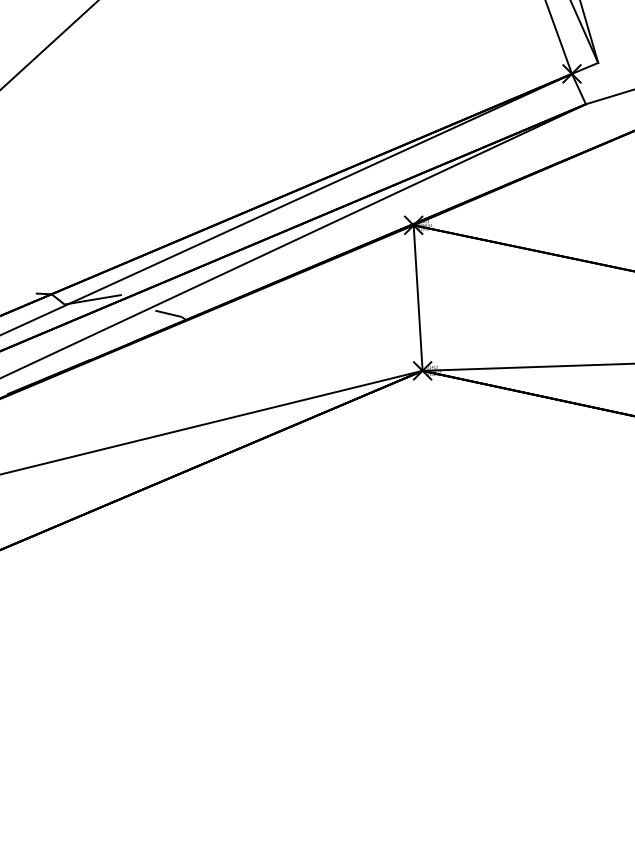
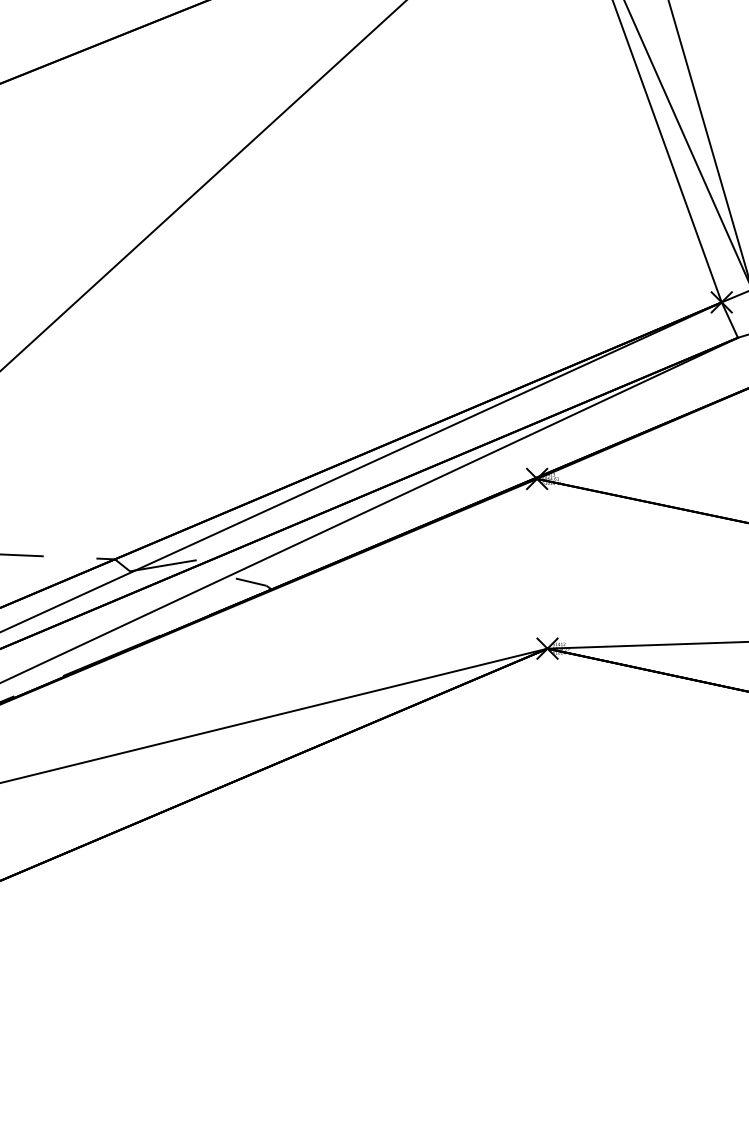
line: (418, 297) -> (542, 563), removed

